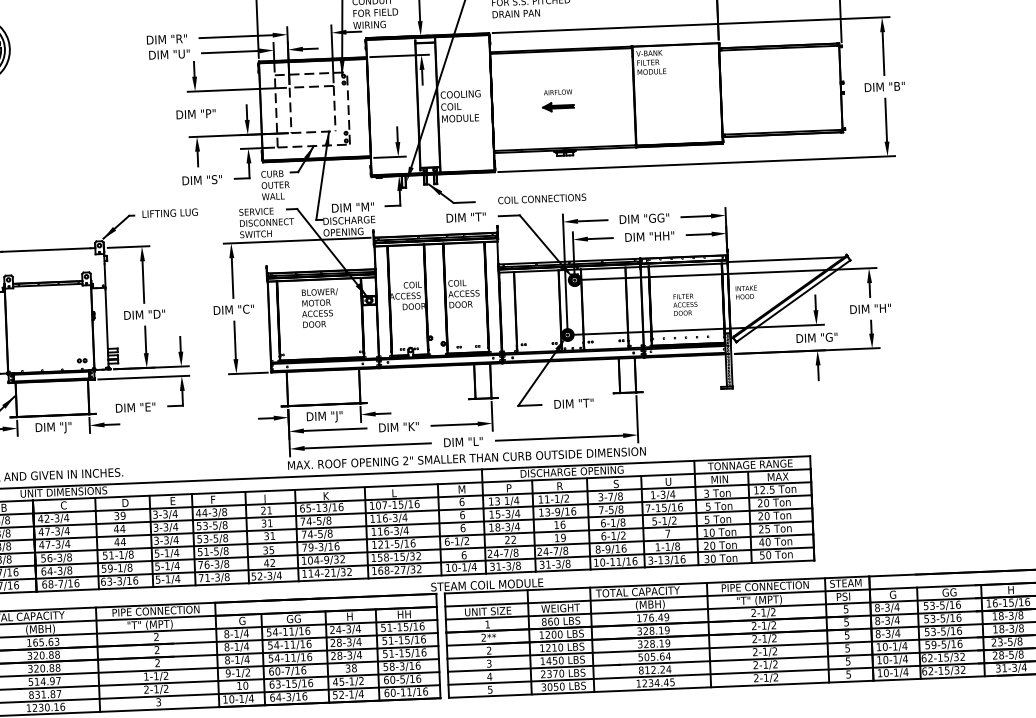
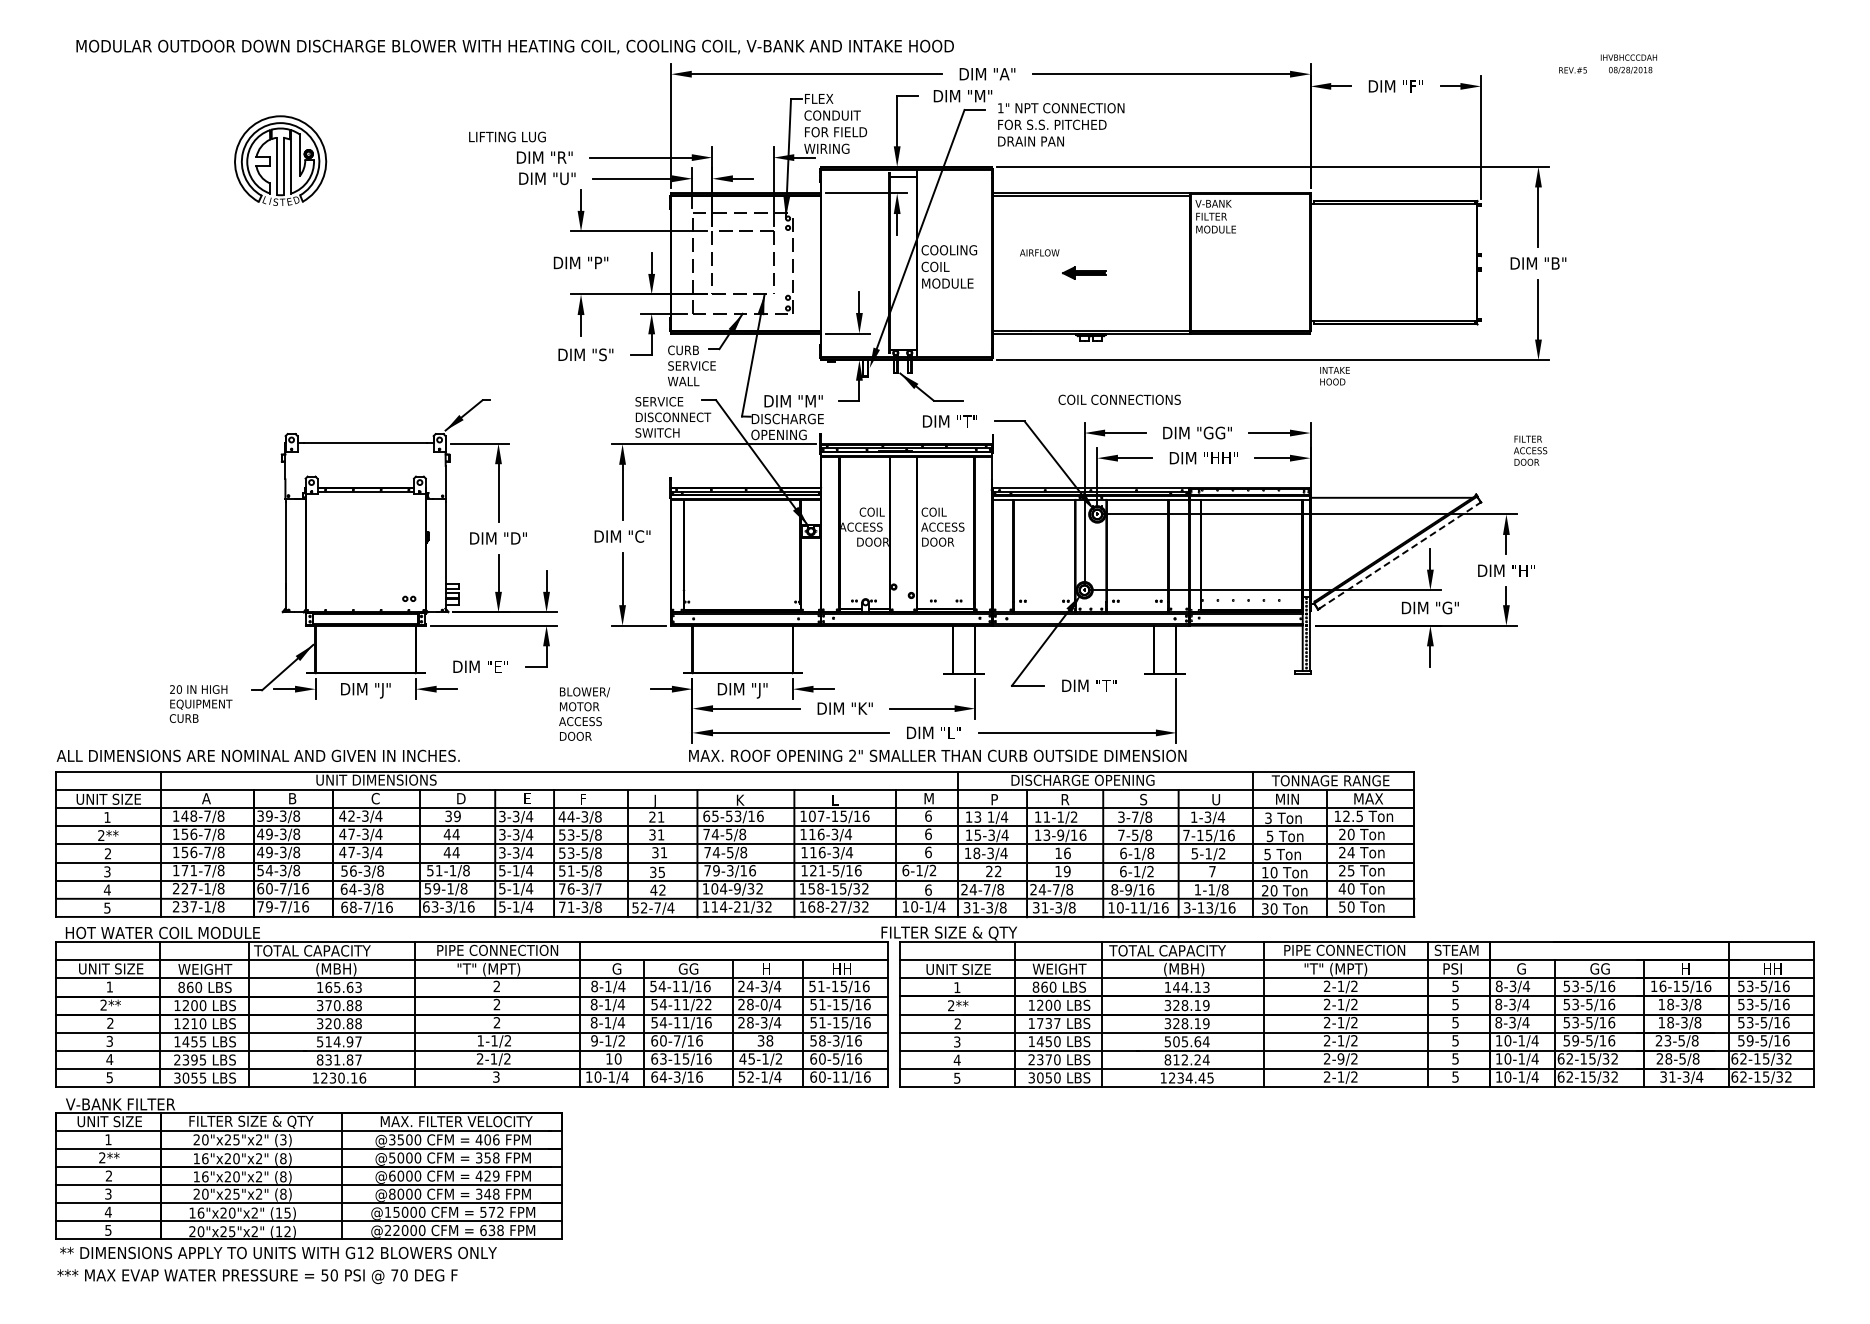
text: (557, 92) -> (1039, 252), moved
text: (278, 184) -> (691, 365), OUTER -> SERVICE
text: (542, 198) -> (1119, 399), moved
text: (170, 212) -> (507, 136), moved
text: (746, 292) -> (1334, 376), moved
line: (794, 300) -> (1400, 555), solid -> dashed
text: (685, 304) -> (1530, 450), moved
text: (320, 307) -> (584, 713), moved
text: (318, 508) -> (729, 816), 65-13/16 -> 65-53/16
text: (766, 516) -> (1350, 852), 20 -> 24
text: (226, 563) -> (598, 888), 76-3/8 -> 76-3/7
text: (269, 575) -> (657, 907), 52-3/4 -> 52-7/4
text: (486, 585) -> (958, 933), STEAM COIL MODULE -> FILTER SIZE & QTY
text: (656, 616) -> (1191, 986), 176.49 -> 144.13
text: (348, 642) -> (763, 1004), 28-3/4 -> 28-0/4
text: (305, 644) -> (703, 1004), 54-11/16 -> 54-11/22
text: (554, 647) -> (1048, 1023), 1210 -> 1737
text: (35, 655) -> (328, 1005), 320.88 -> 370.88
text: (765, 664) -> (1340, 1058), 2-1/2 -> 2-9/2

